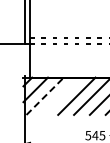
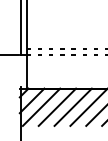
line: (45, 95) -> (41, 106), dashed -> solid
line: (60, 95) -> (56, 106), added

